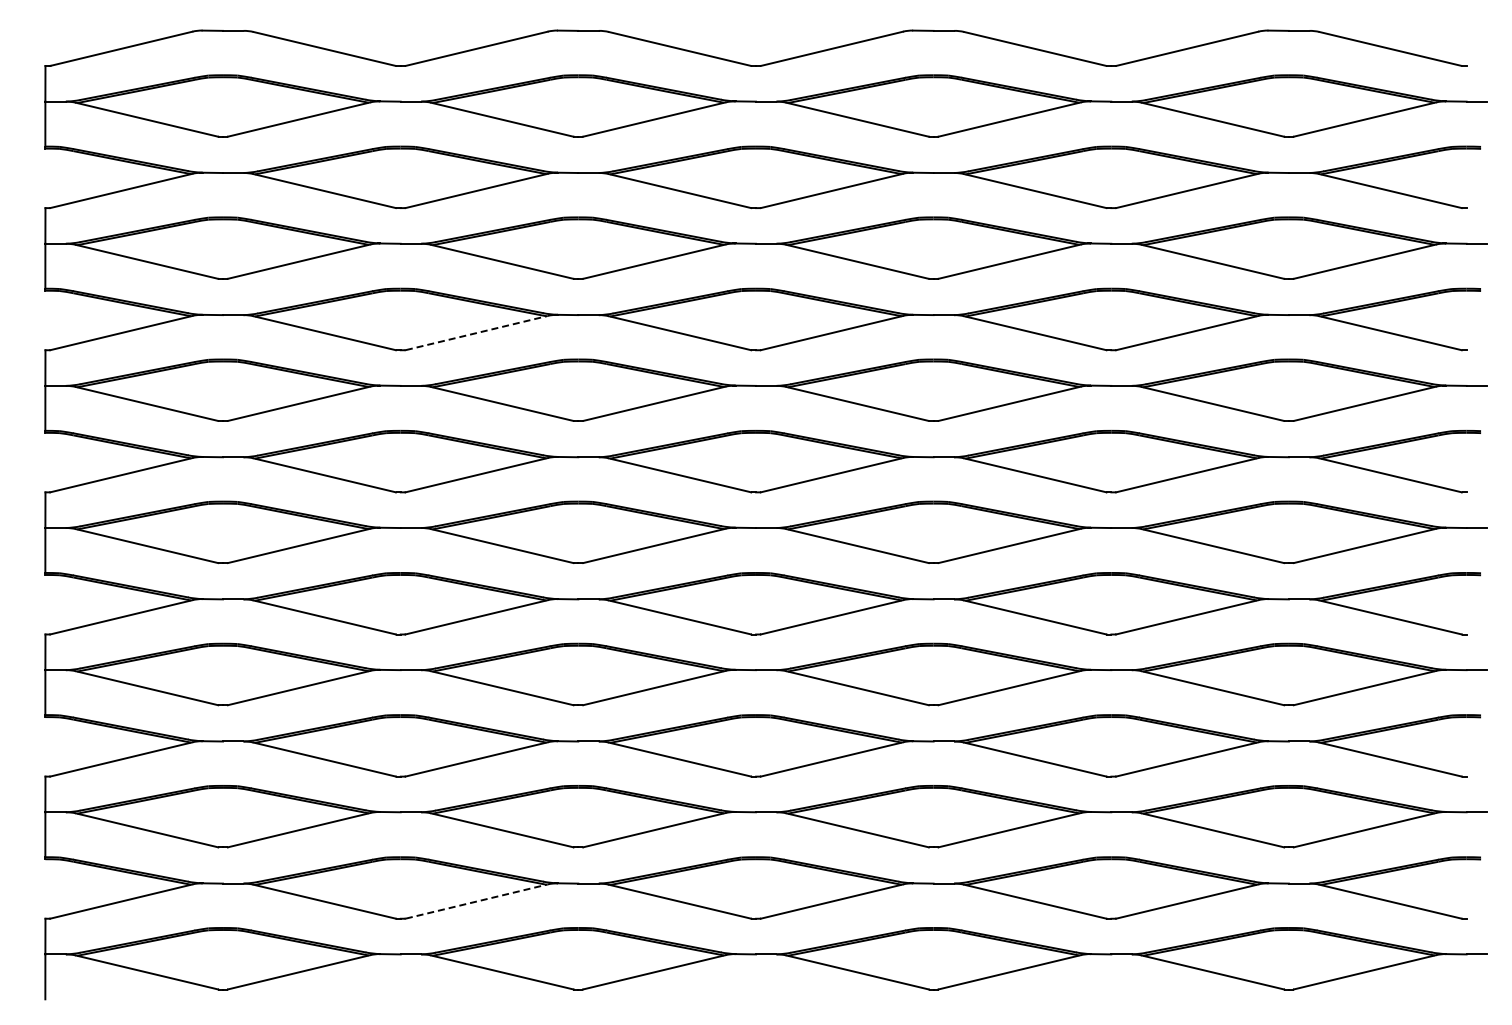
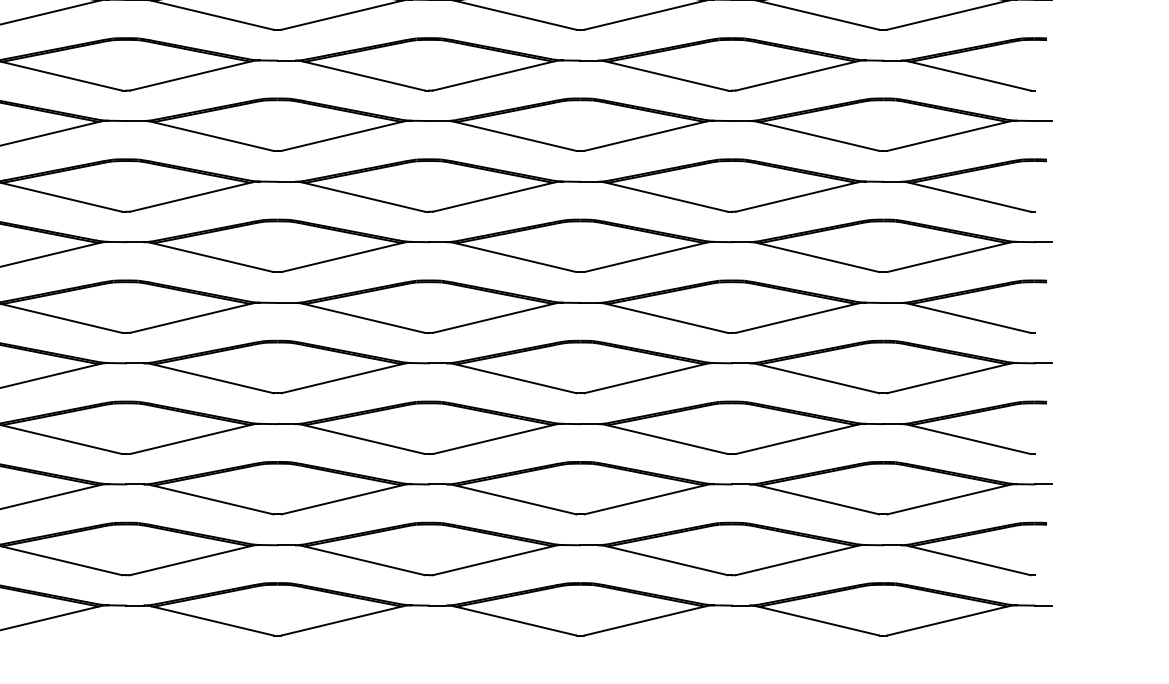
line: (476, 333) -> (190, 76), dashed -> solid
line: (476, 901) -> (190, 560), dashed -> solid

